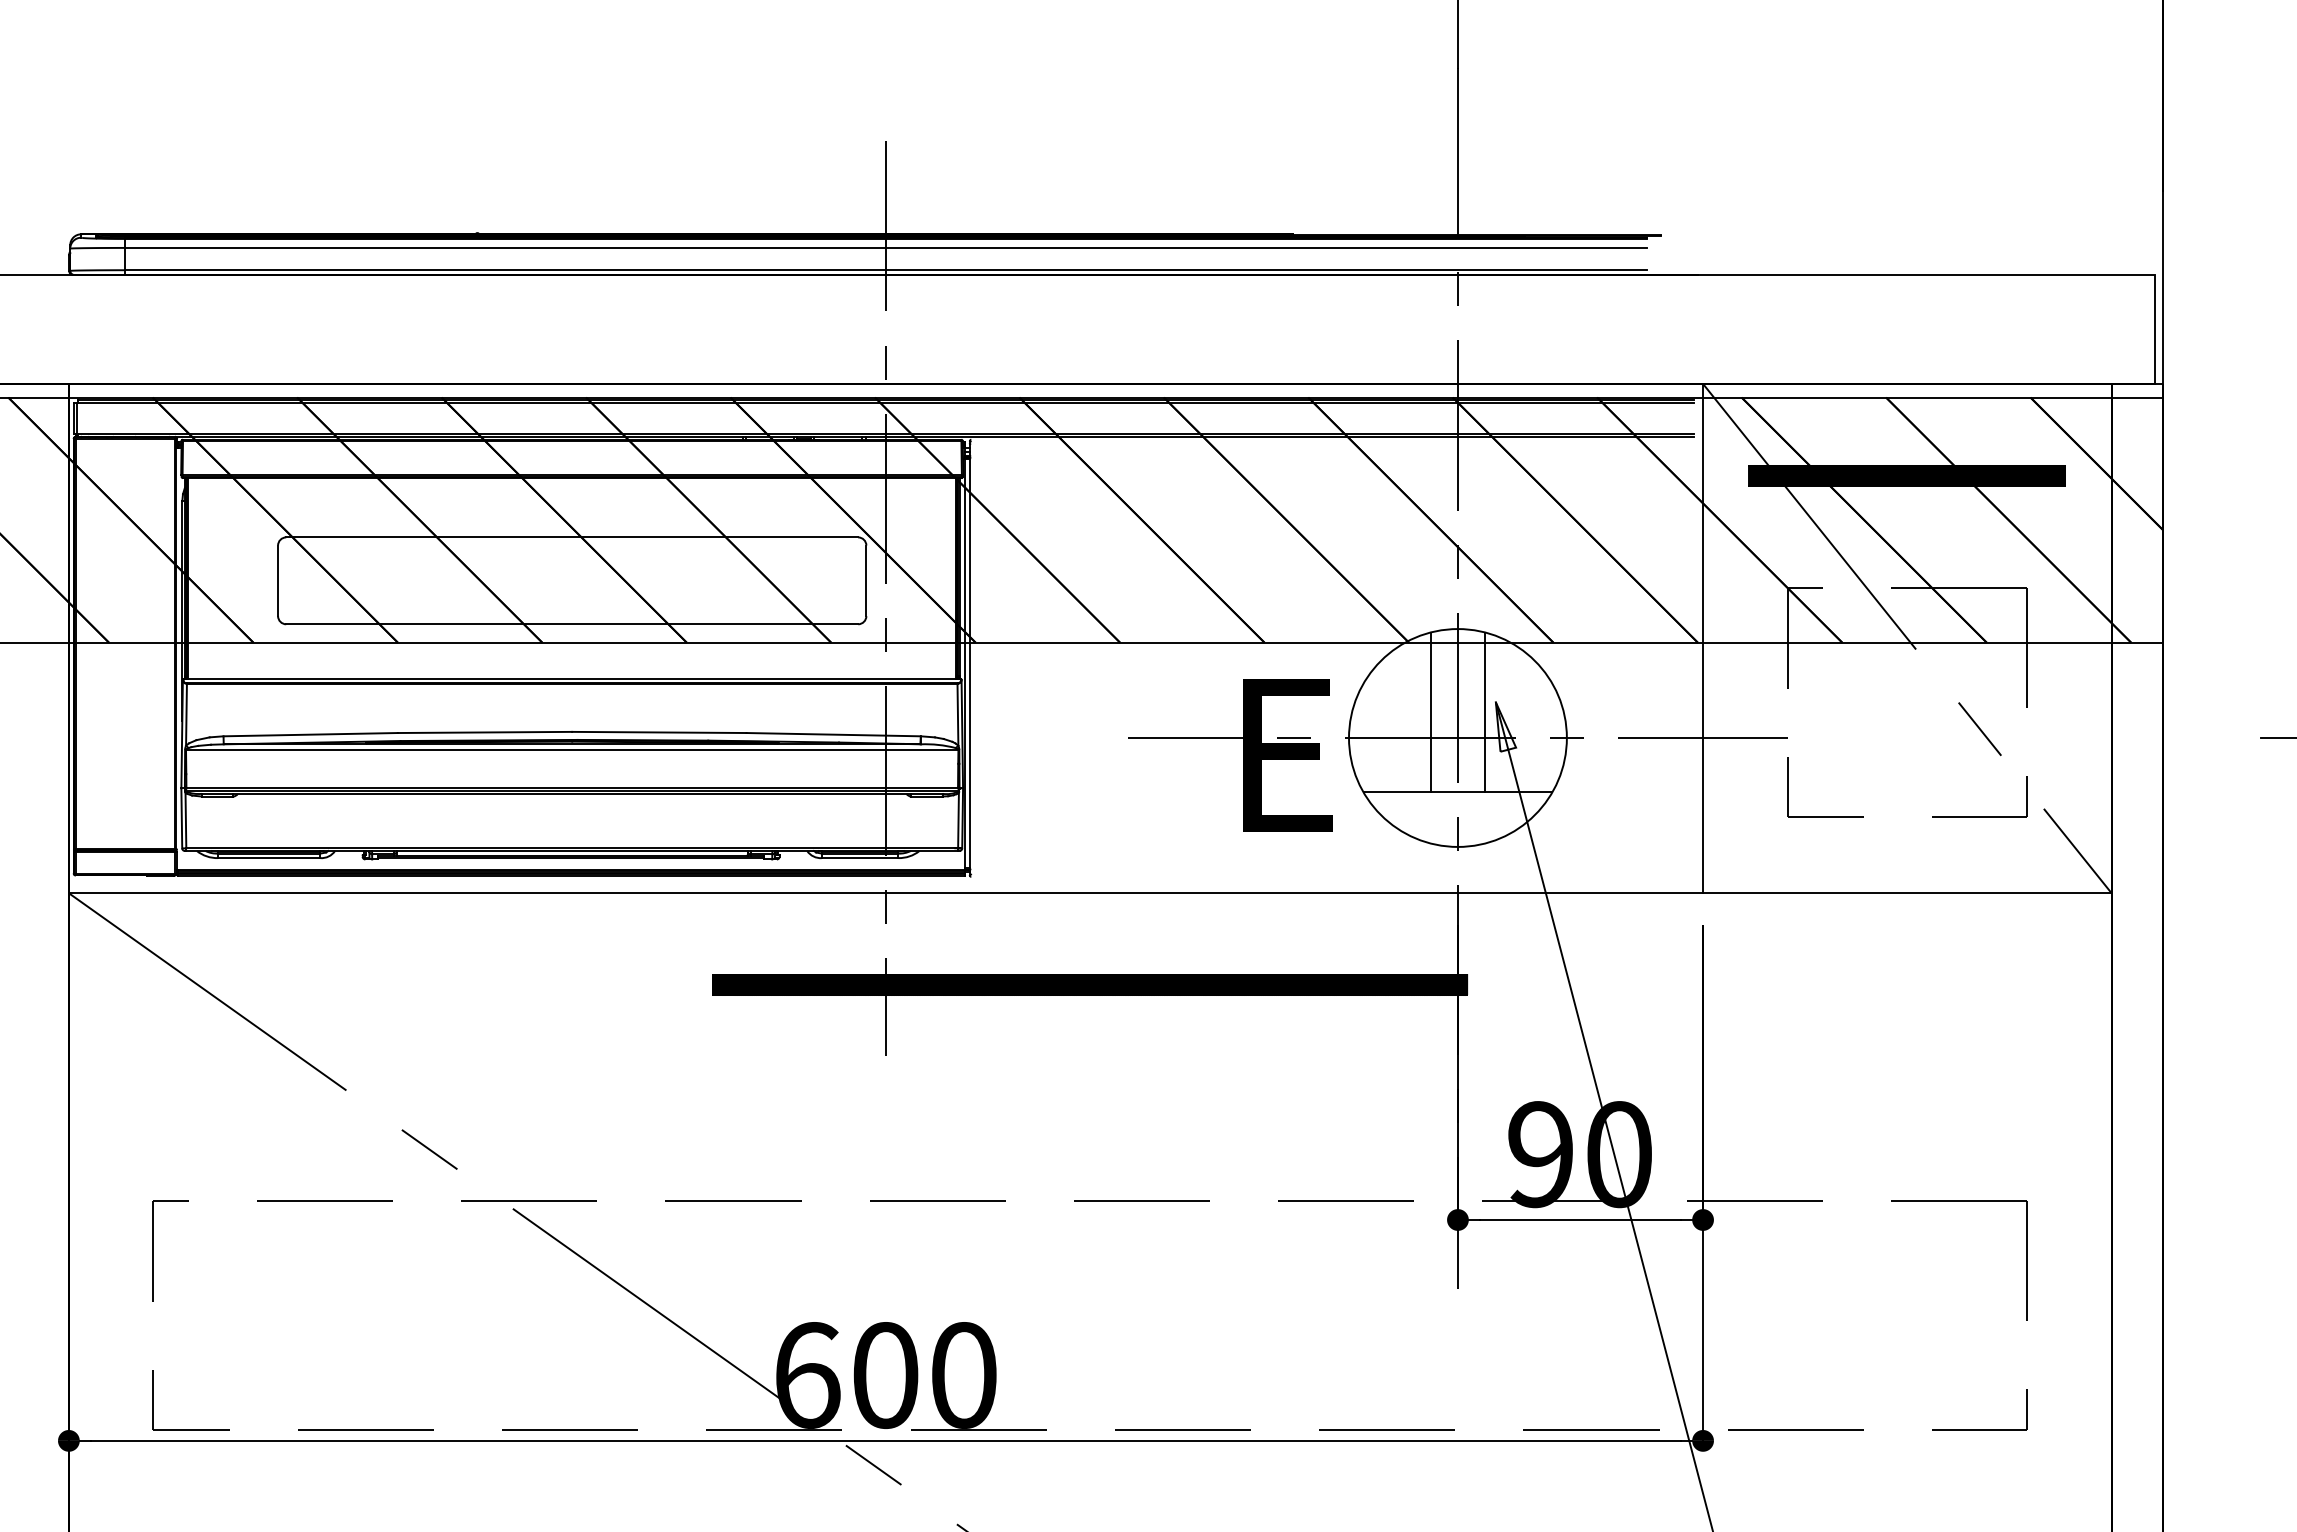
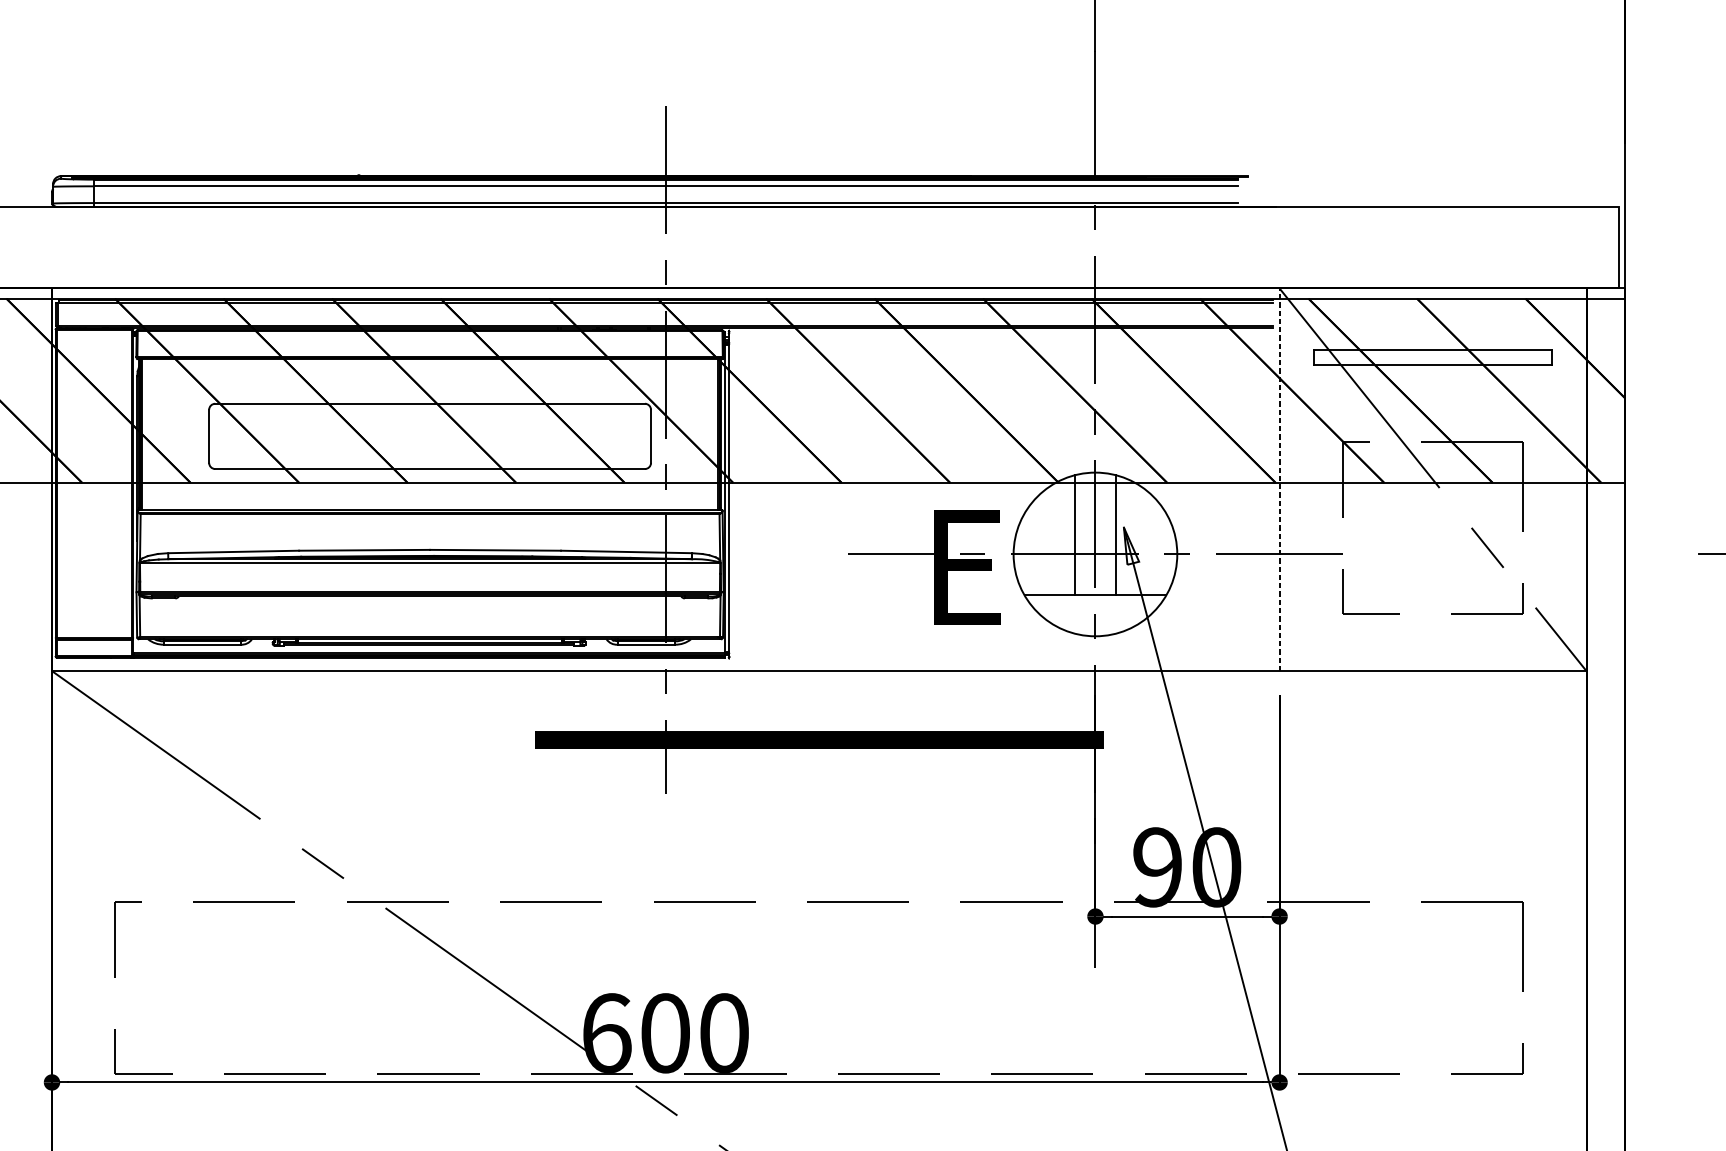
hatch: (1907, 475) -> (1433, 357), removed
line: (1703, 638) -> (1279, 479), solid -> dashed

